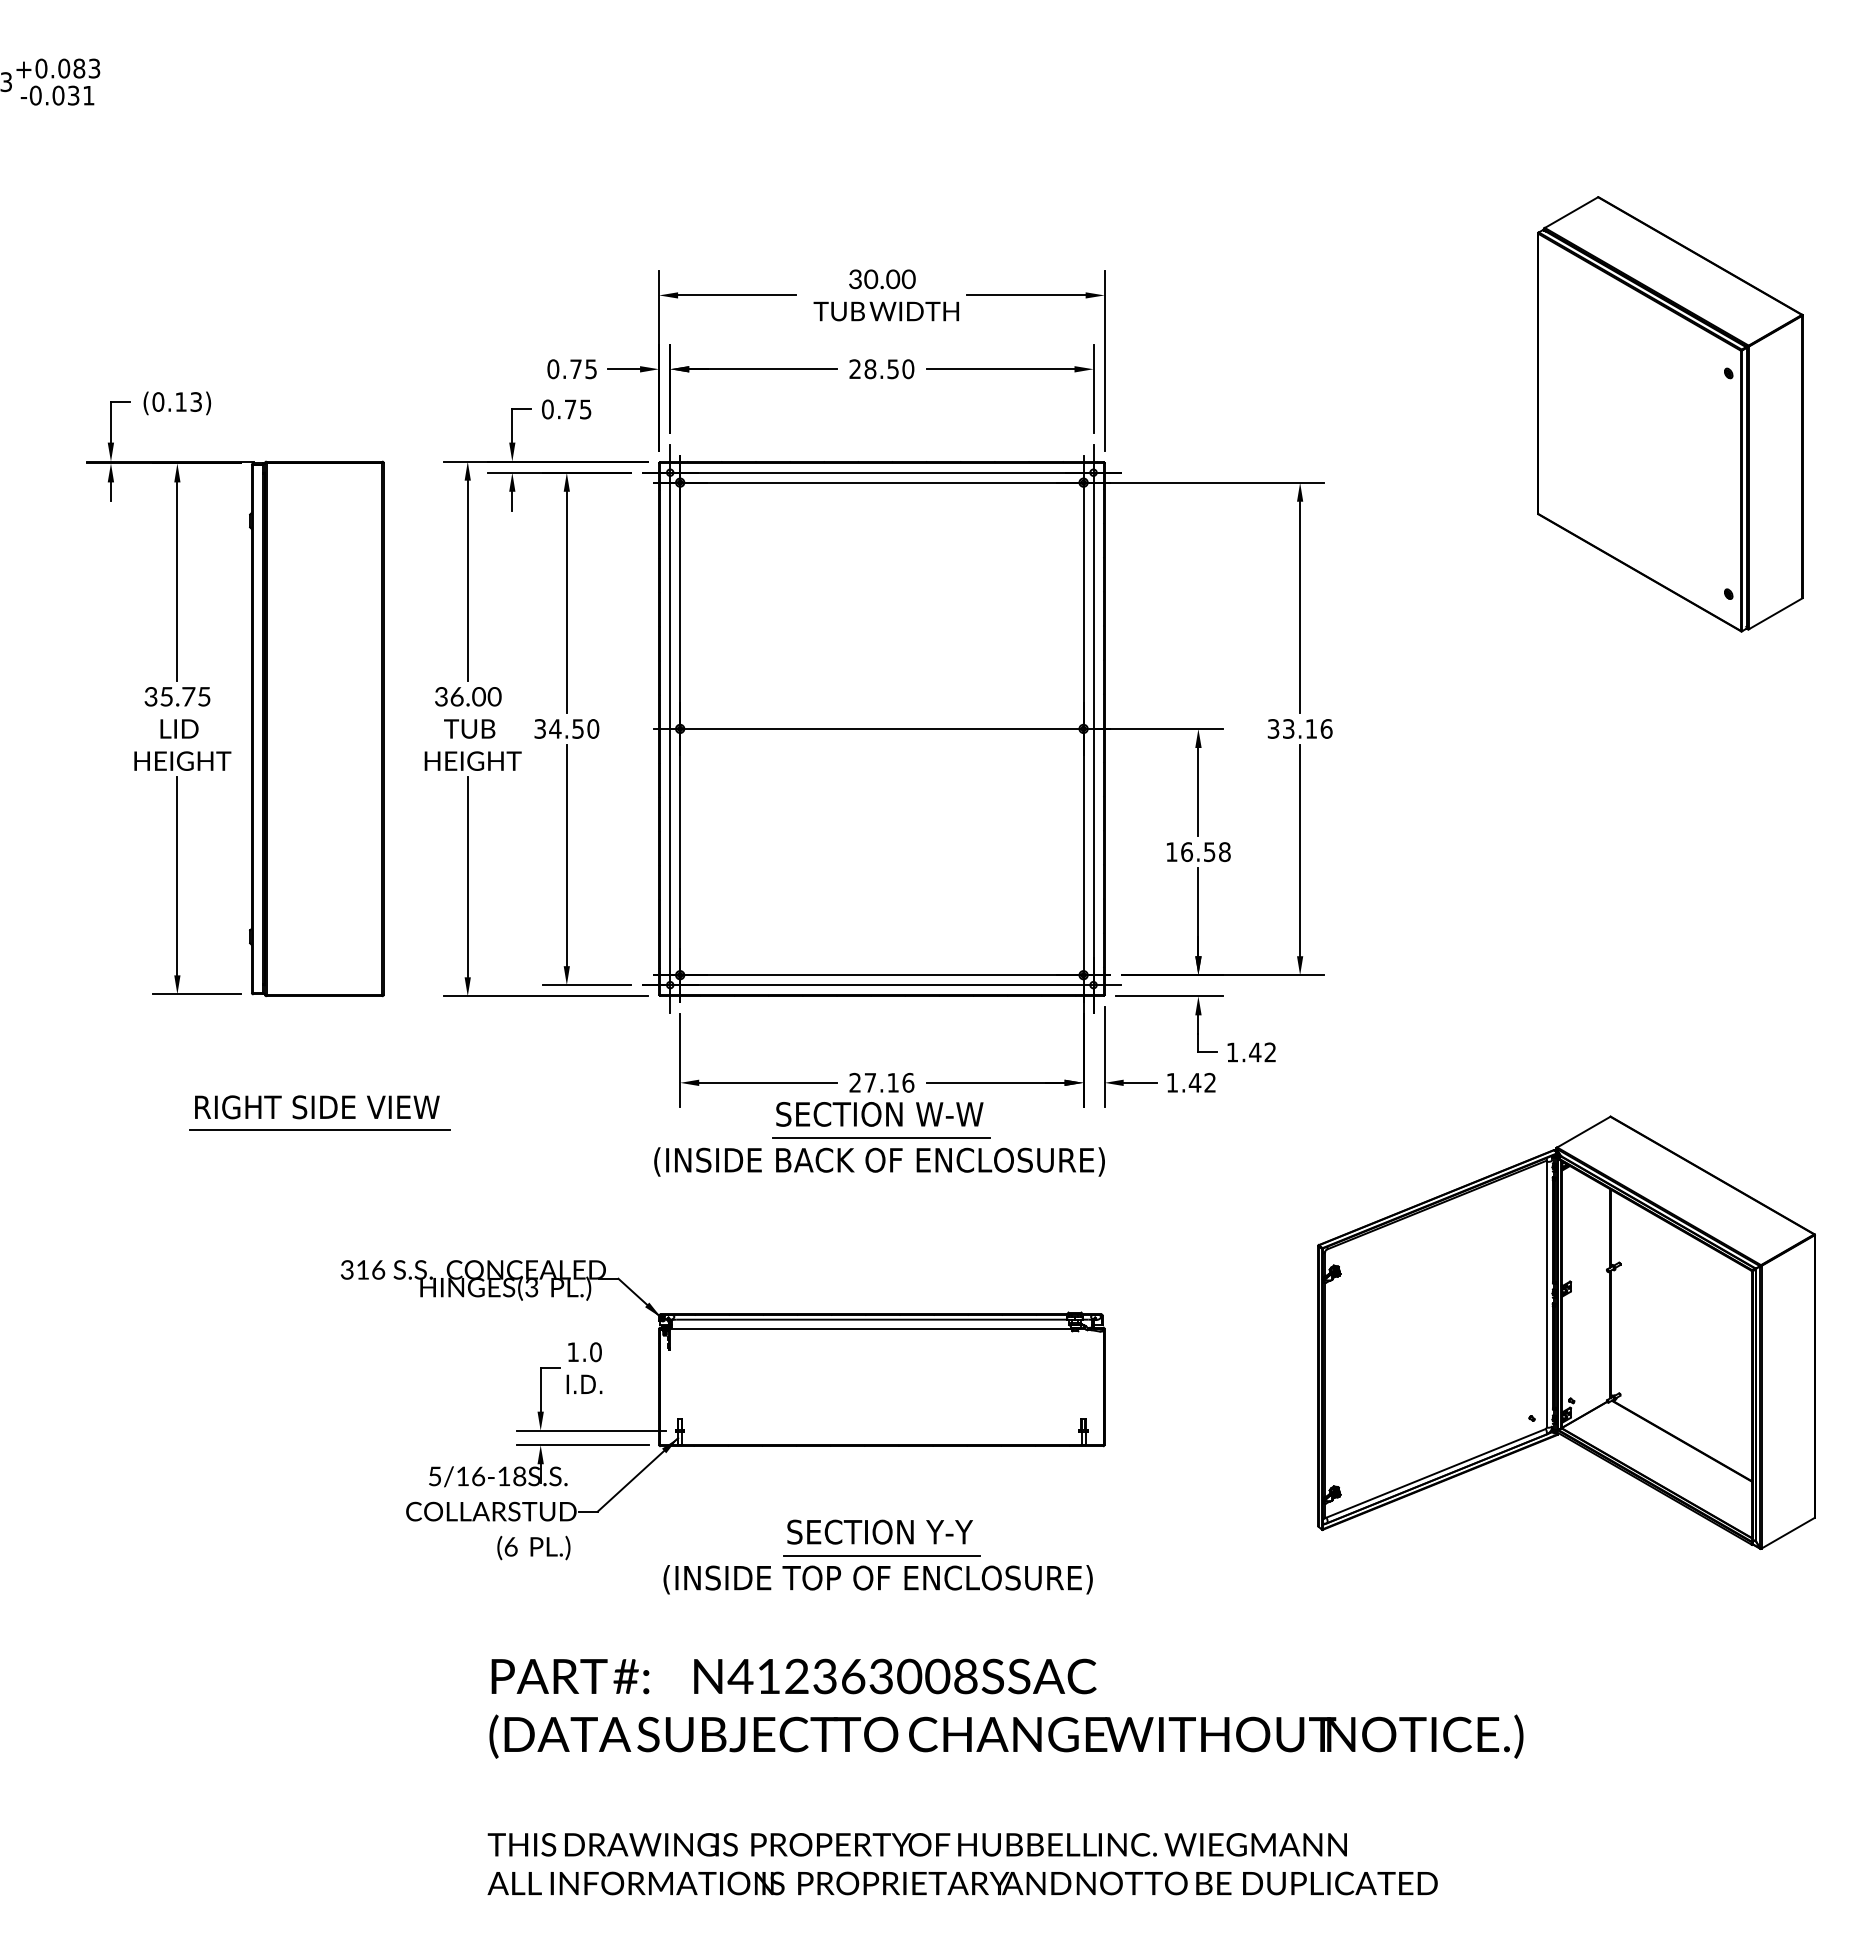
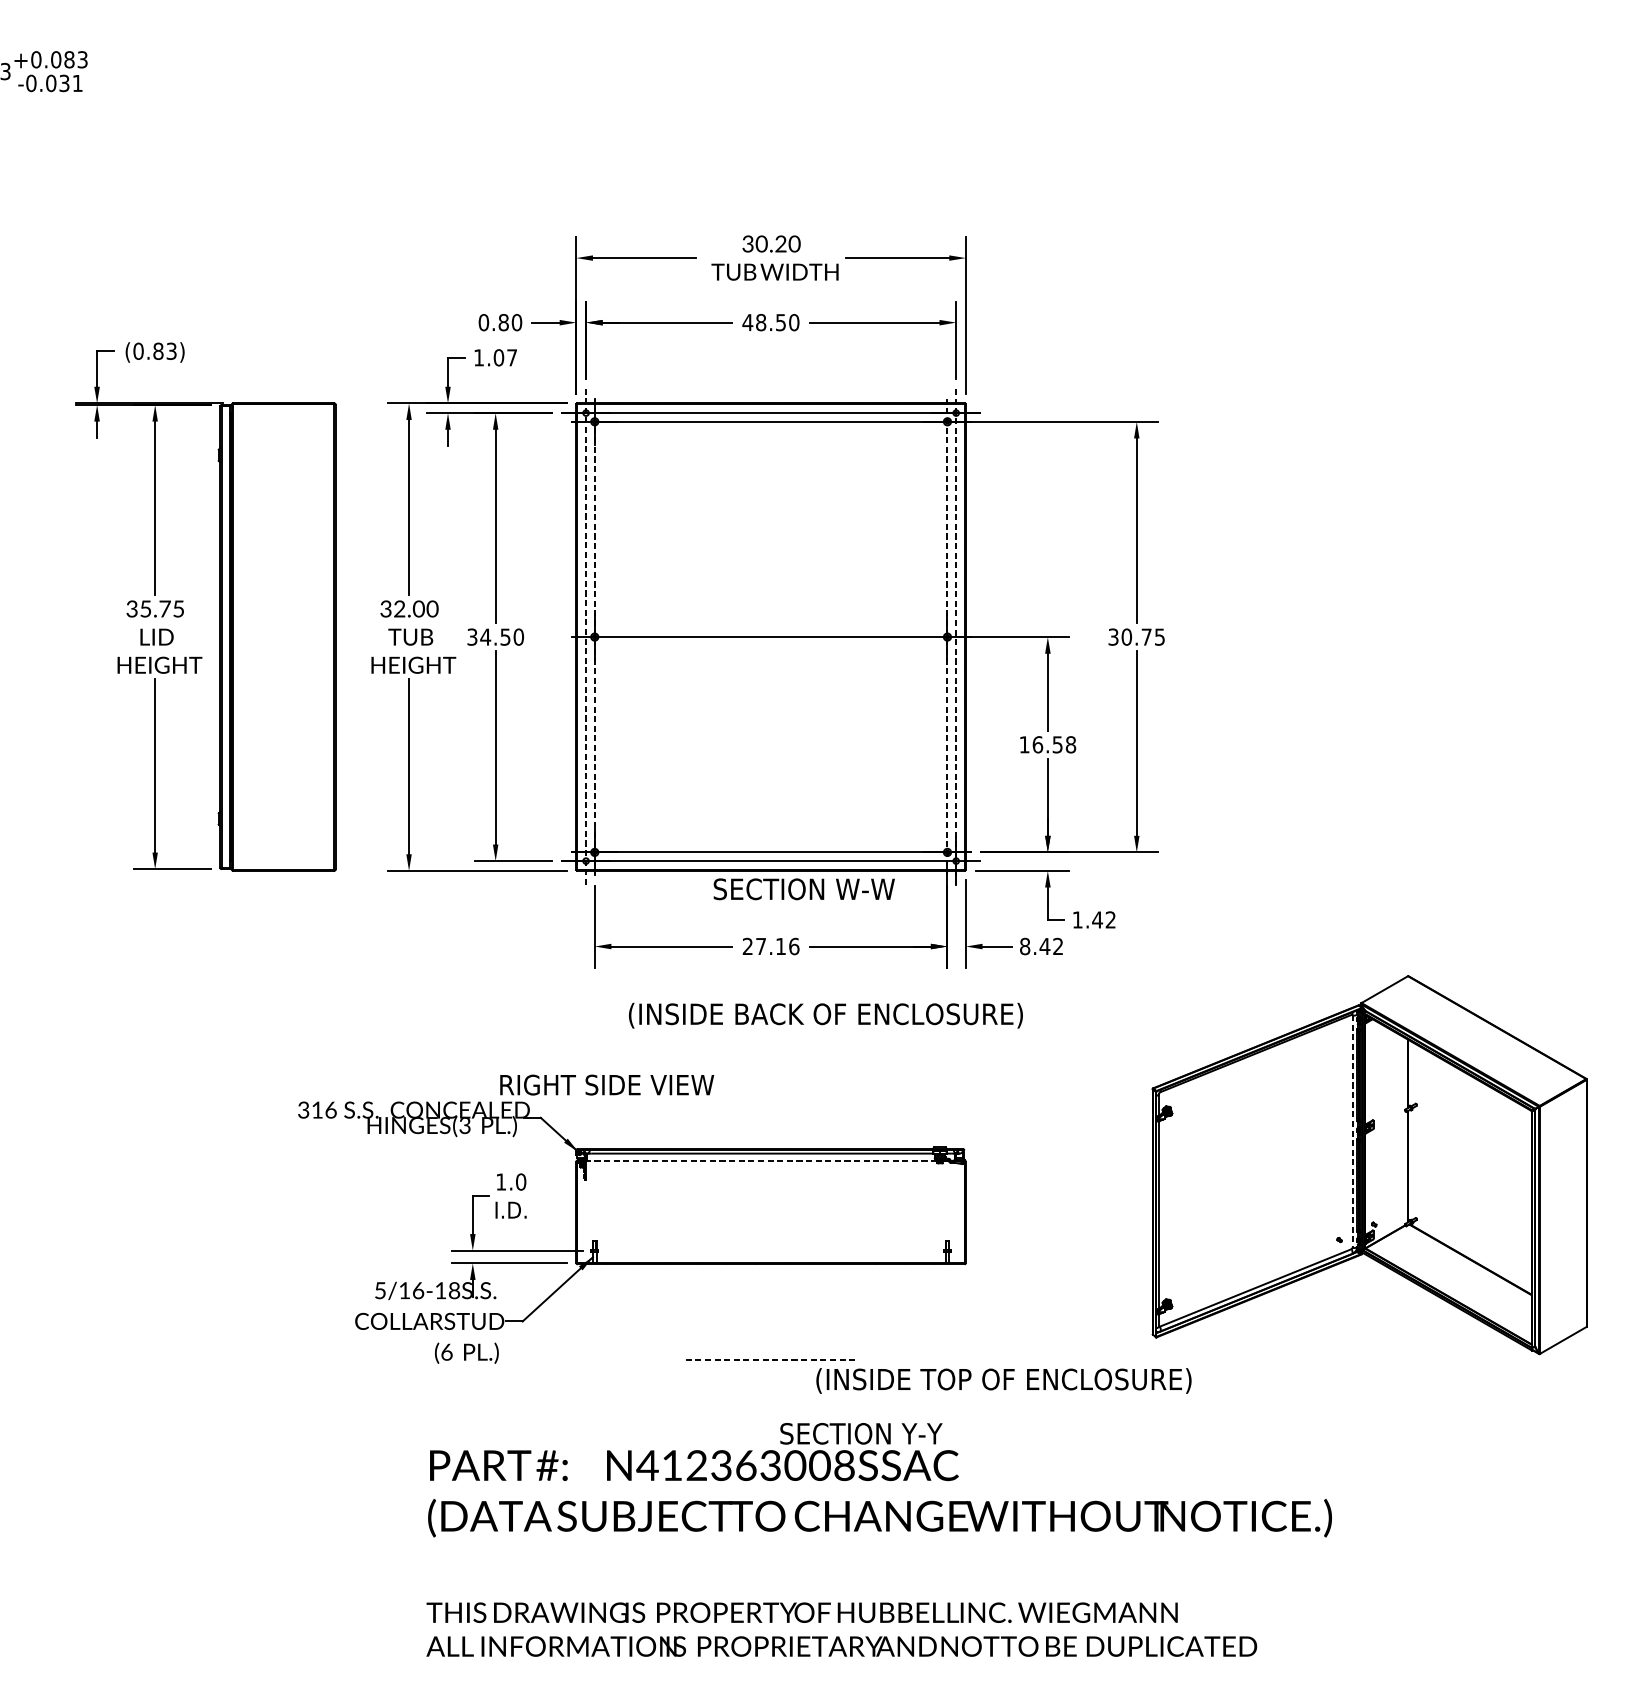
text: (893, 279) -> (781, 244), 30.00 -> 30.20
text: (855, 368) -> (748, 321), 28.50 -> 48.50
text: (583, 369) -> (510, 322), 0.75 -> 0.80
text: (181, 401) -> (158, 350), (0.13) -> (0.83)
text: (566, 409) -> (495, 357), 0.75 -> 1.07
part: (1670, 414) -> (1460, 362), removed
text: (456, 696) -> (399, 608), 36.00 -> 32.00
line: (670, 728) -> (586, 636), solid -> dashed
line: (680, 728) -> (595, 636), solid -> dashed
line: (1083, 728) -> (947, 636), solid -> dashed
line: (1093, 728) -> (956, 636), solid -> dashed
text: (1307, 728) -> (1143, 636), 33.16 -> 30.75
text: (1172, 1082) -> (1025, 946), 1.42 -> 8.42
text: (317, 1107) -> (607, 1085), moved
text: (879, 1114) -> (804, 889), moved
line: (319, 1130) -> (279, 988), removed
line: (881, 1138) -> (770, 995), removed
text: (879, 1161) -> (825, 1015), moved
line: (1546, 1294) -> (1352, 1131), solid -> dashed
line: (870, 1328) -> (761, 1161), solid -> dashed
text: (879, 1531) -> (860, 1433), moved
line: (881, 1556) -> (770, 1360), solid -> dashed
text: (877, 1579) -> (1003, 1380), moved

